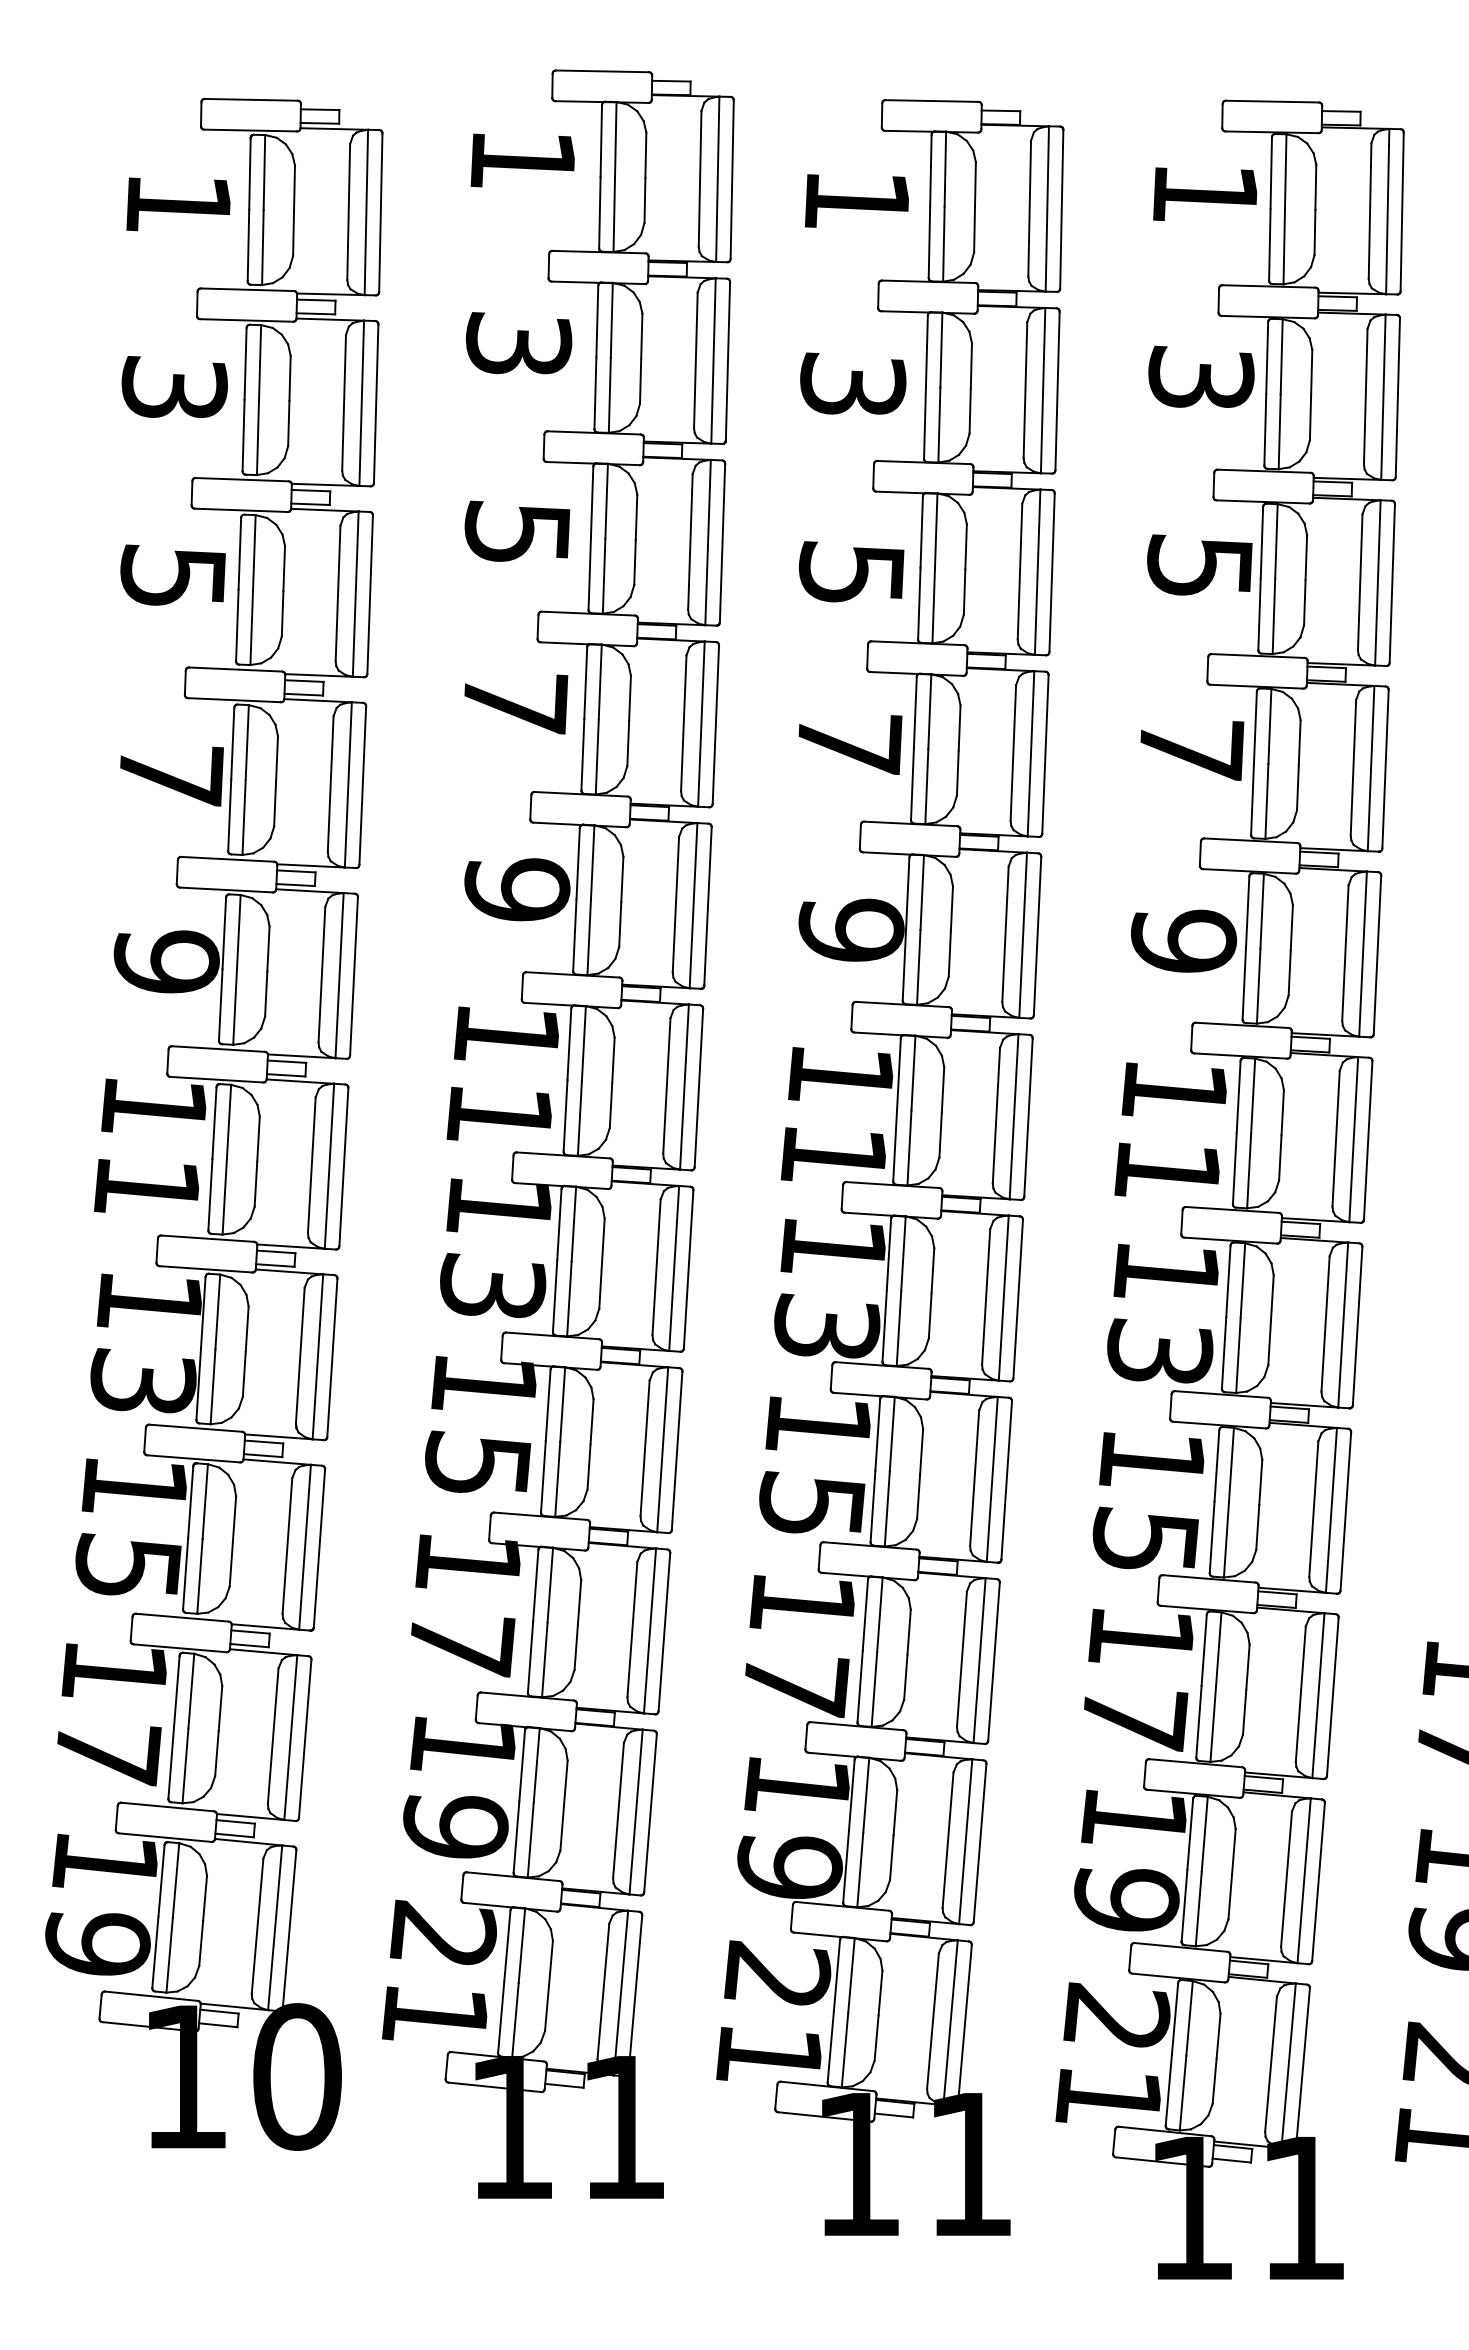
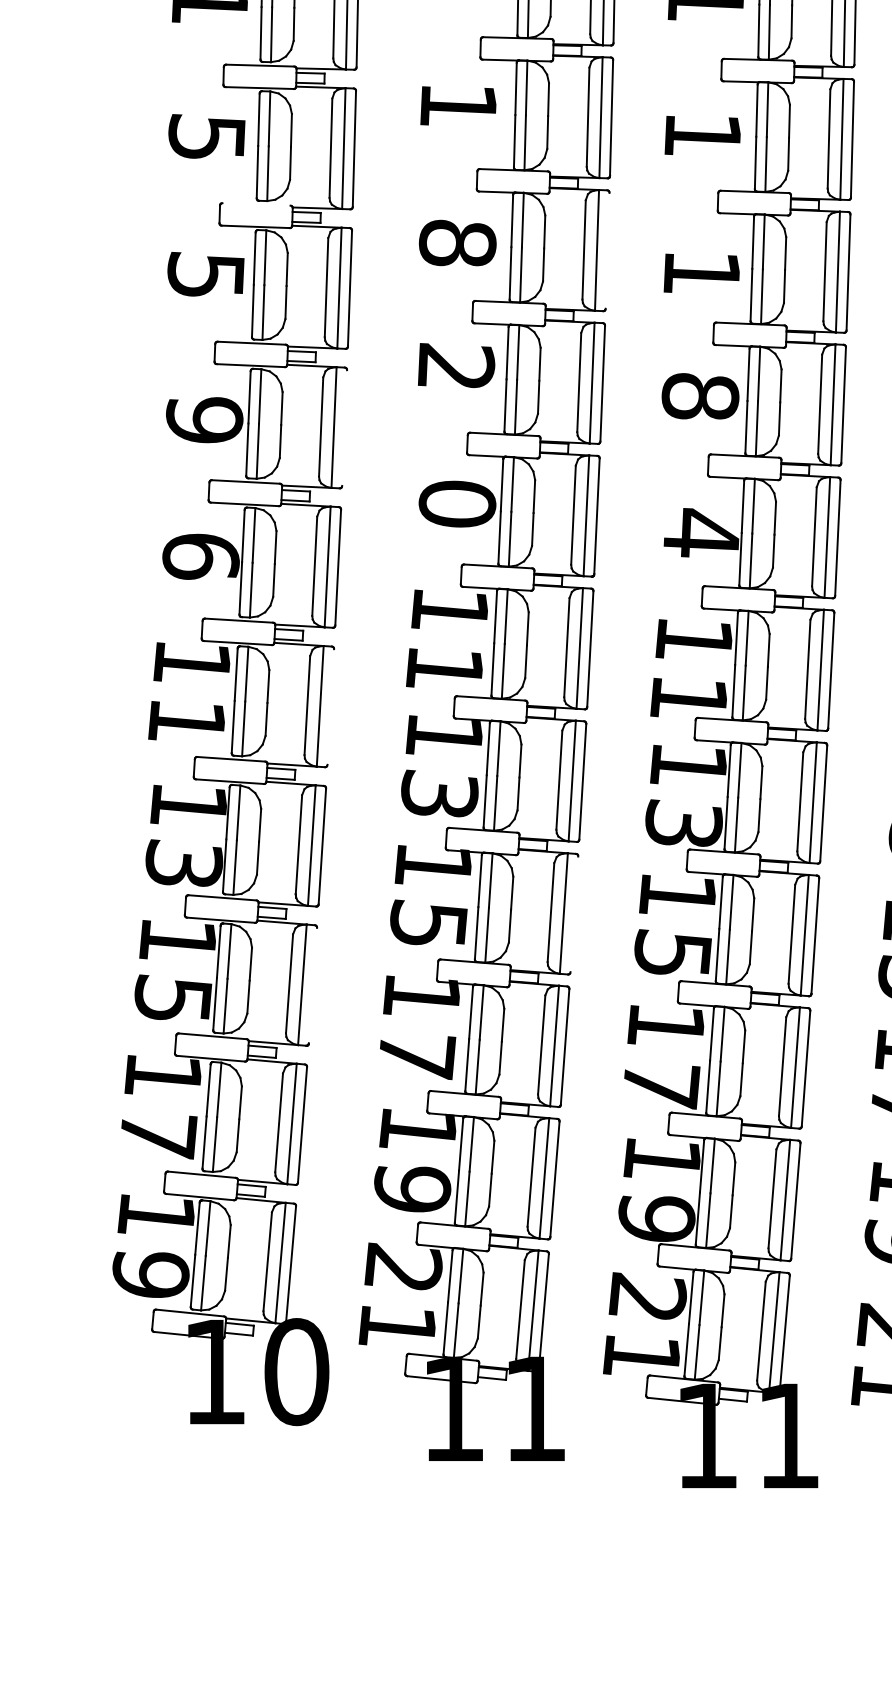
text: (519, 343) -> (459, 104), 3 -> 1
text: (853, 383) -> (703, 134), 3 -> 1
text: (174, 387) -> (206, 137), 3 -> 5
line: (241, 479) -> (255, 204), removed
text: (517, 532) -> (457, 243), 5 -> 8
line: (722, 542) -> (607, 250), removed
text: (851, 571) -> (701, 271), 5 -> 1
text: (515, 701) -> (456, 366), 7 -> 2
text: (849, 742) -> (700, 396), 7 -> 8
text: (171, 774) -> (204, 419), 7 -> 9
line: (362, 785) -> (344, 428), removed
text: (517, 889) -> (457, 504), 9 -> 0
text: (851, 928) -> (701, 532), 9 -> 4
text: (166, 961) -> (201, 556), 9 -> 6
line: (343, 1167) -> (330, 707), removed
line: (676, 1450) -> (573, 914), removed
line: (319, 1548) -> (312, 985), removed

